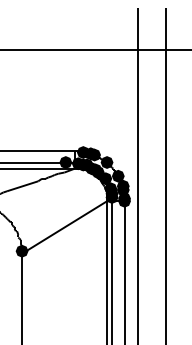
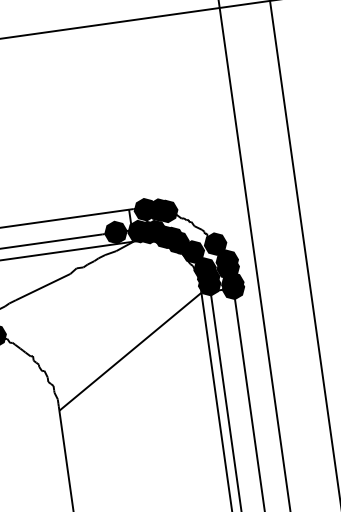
fill: (106, 162) -> (190, 222), removed
fill: (21, 250) -> (57, 405), removed

